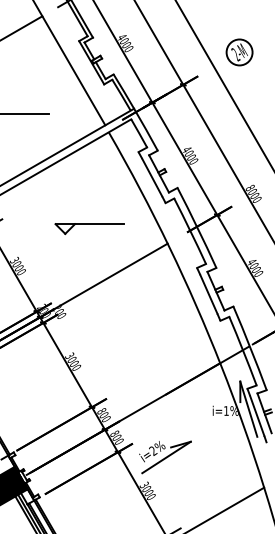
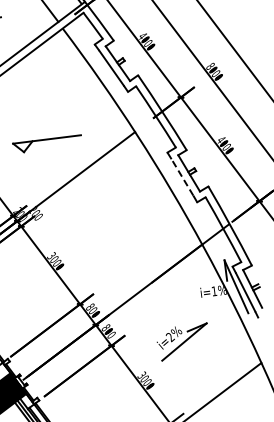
part: (89, 228) -> (47, 143), moved
line: (208, 293) -> (181, 176), solid -> dashed
part: (165, 457) -> (183, 342), moved

